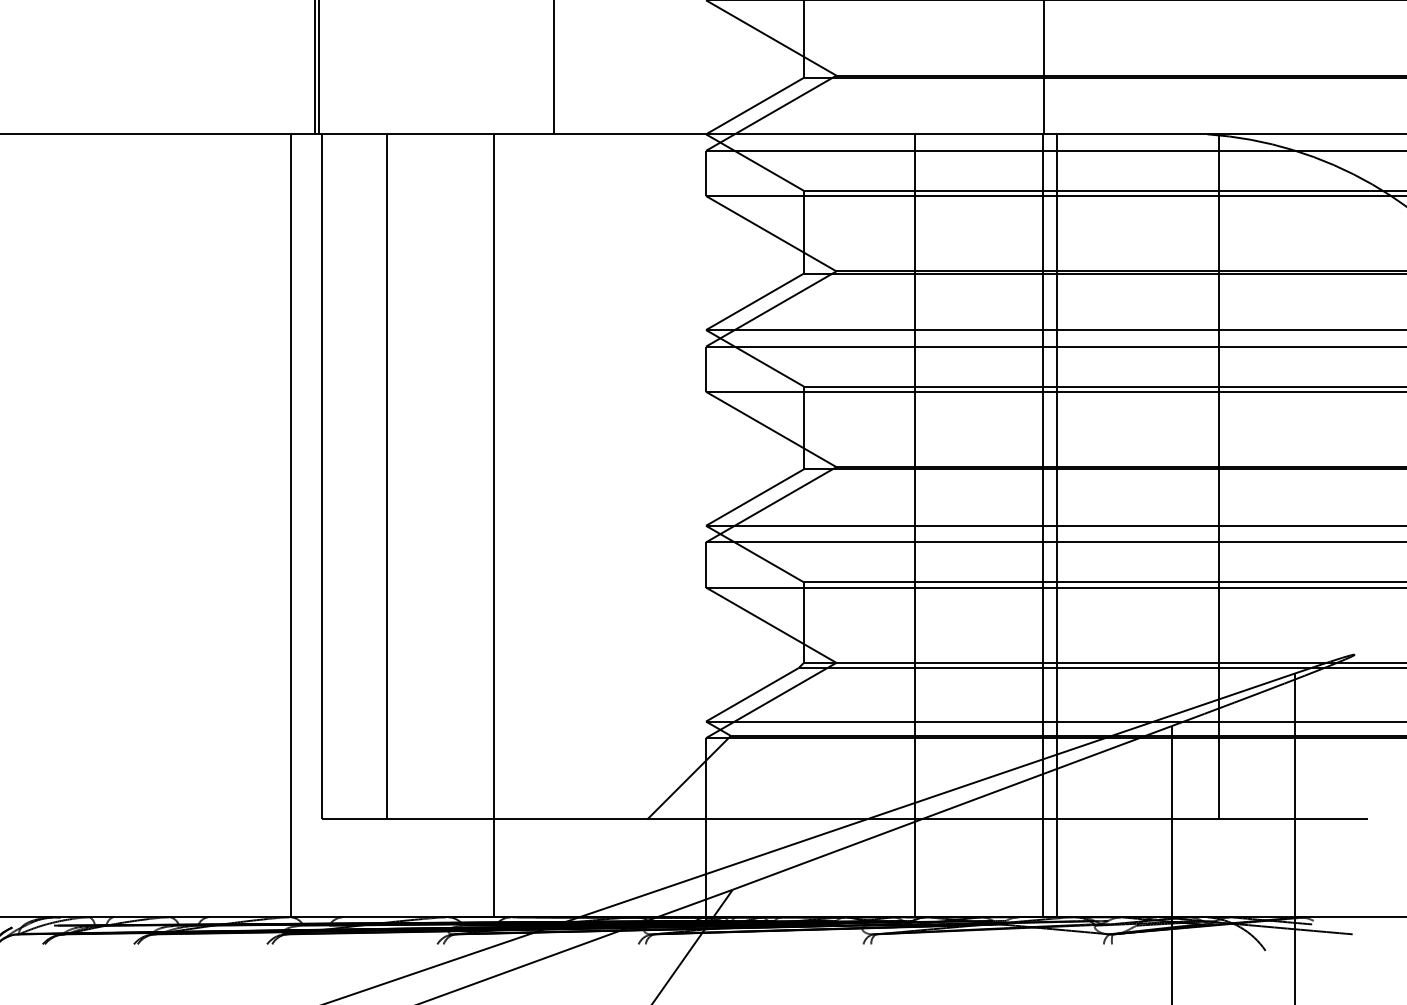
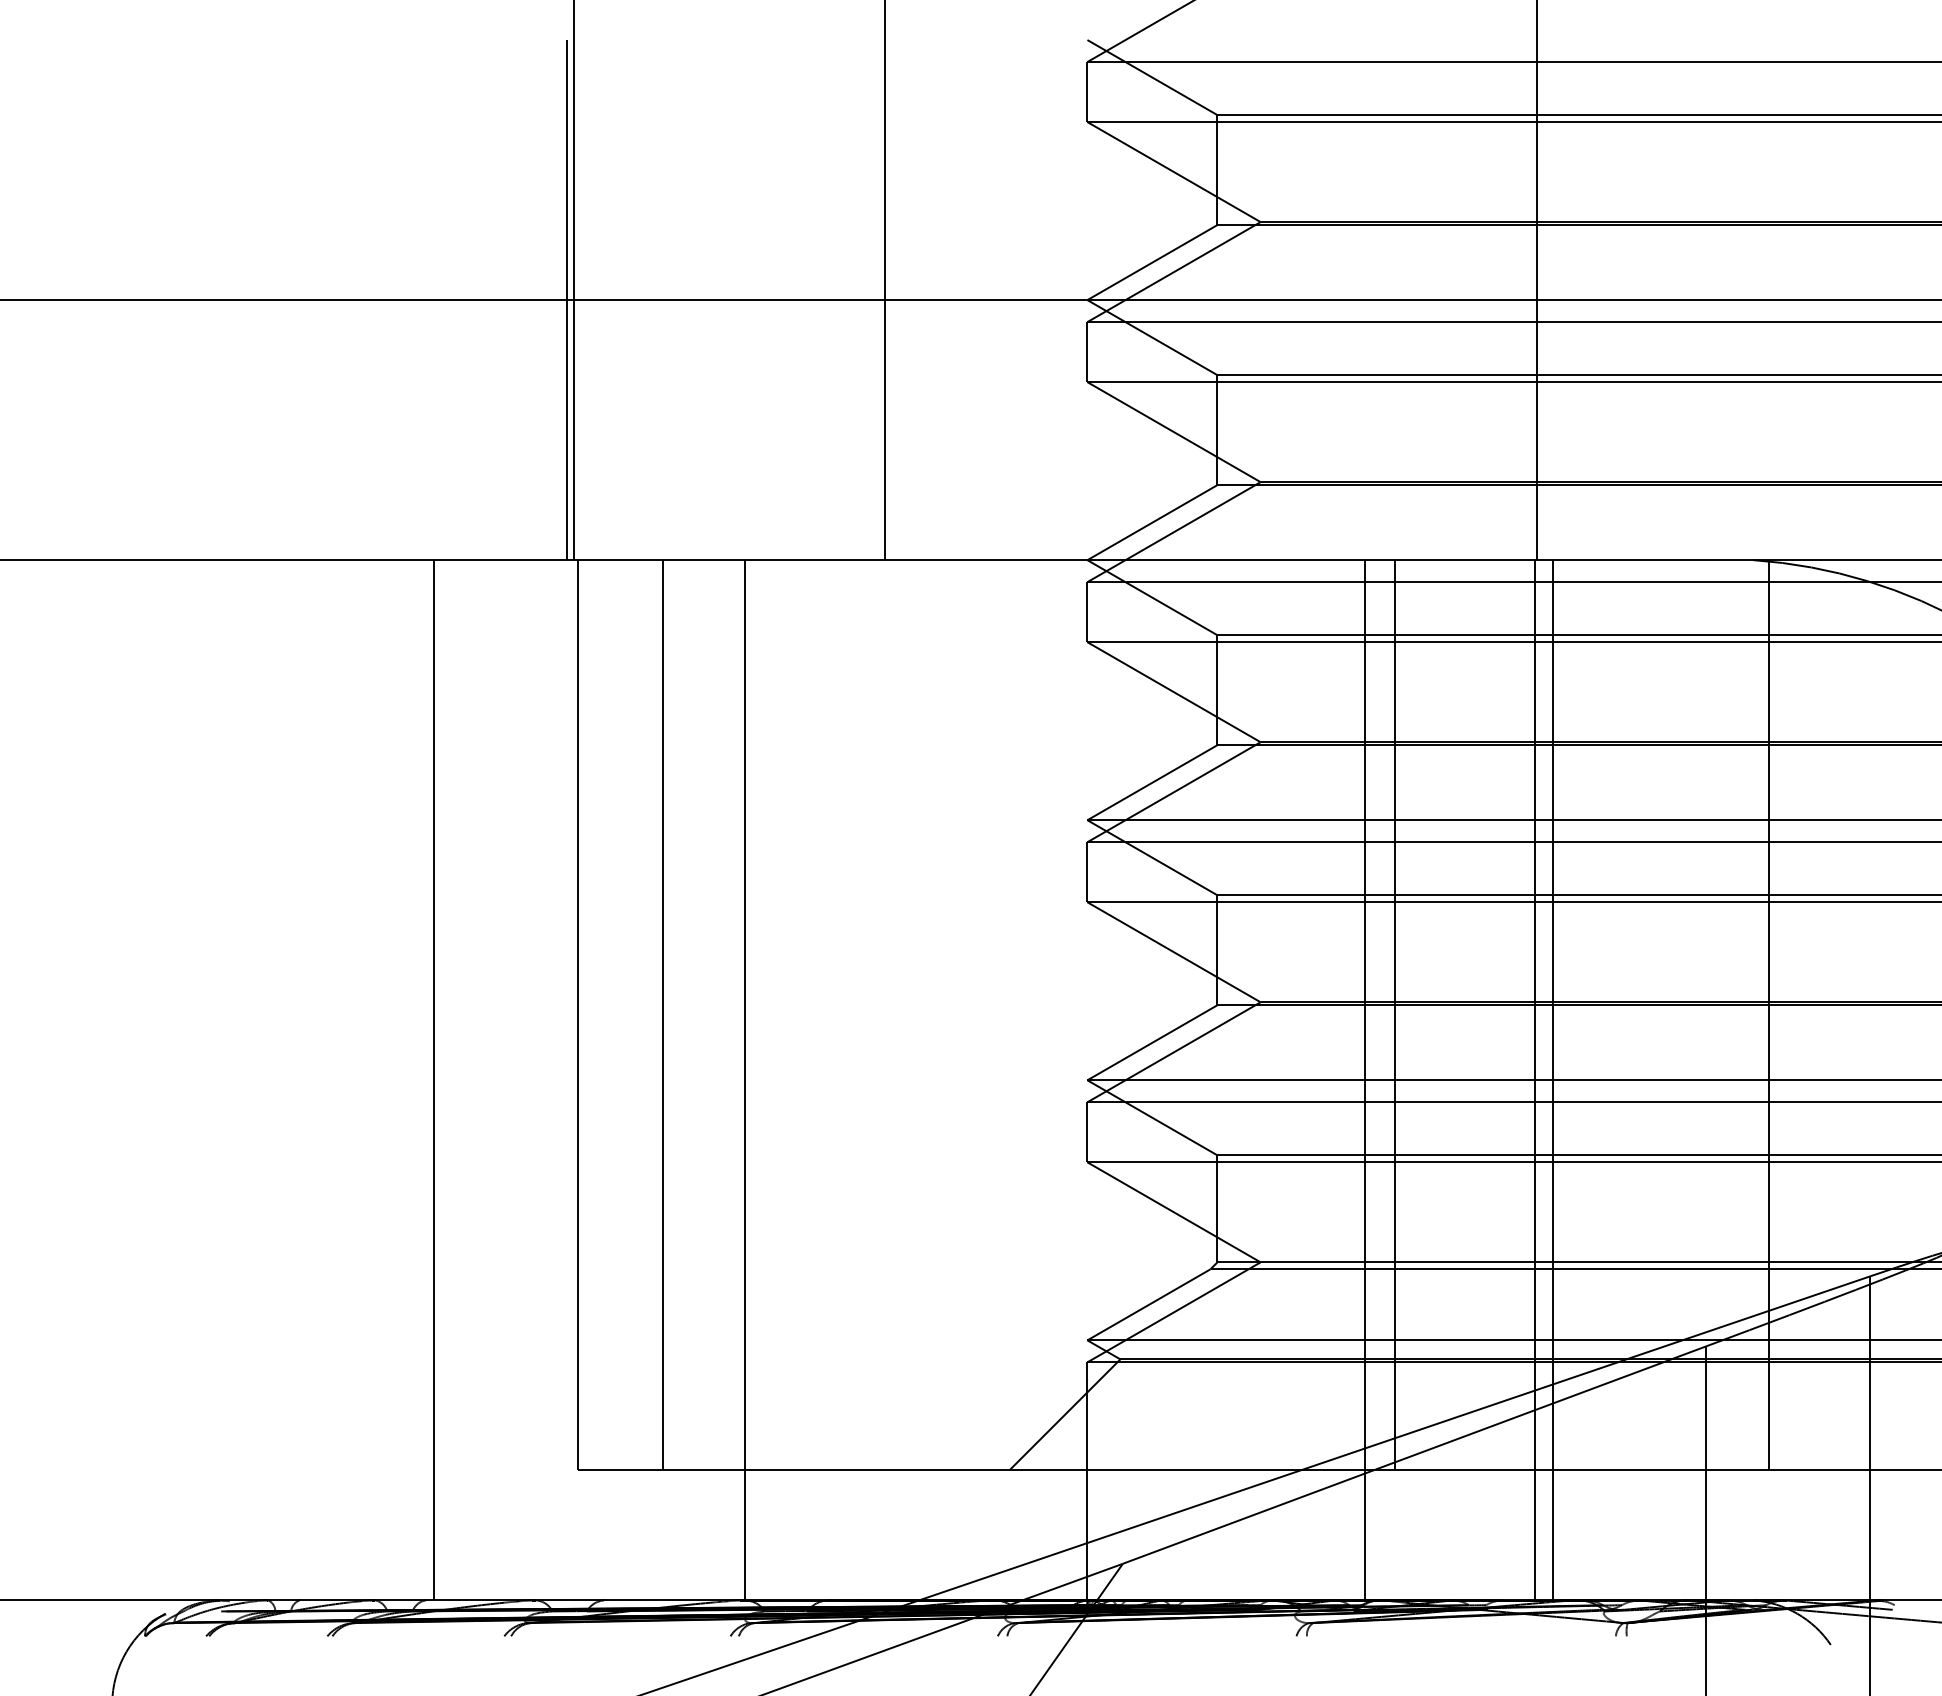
line: (937, 477) -> (1395, 1015), added
line: (290, 525) -> (433, 1080), moved
line: (493, 525) -> (745, 1080), moved

